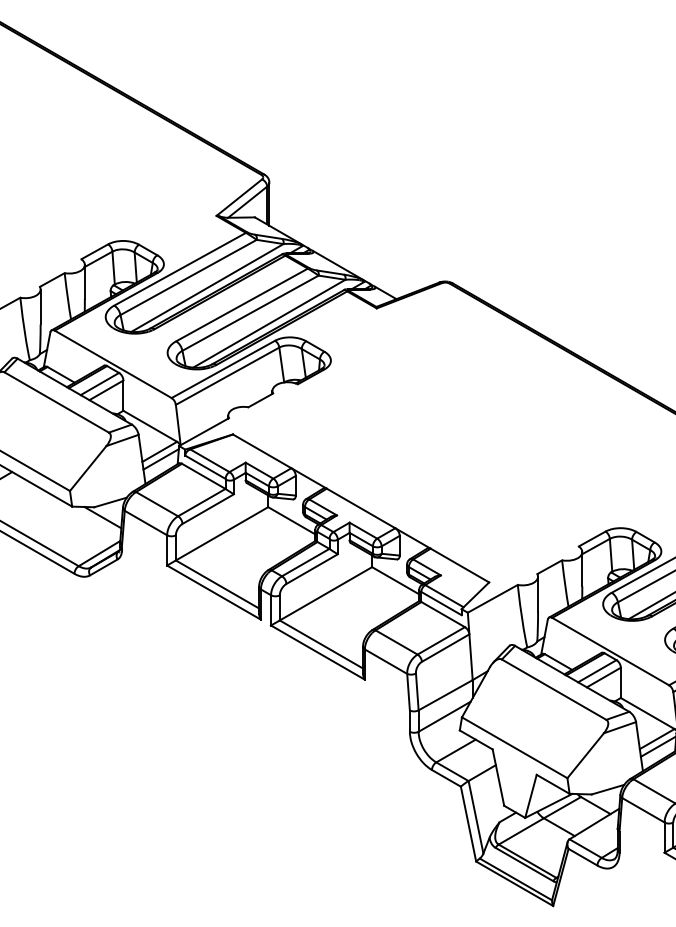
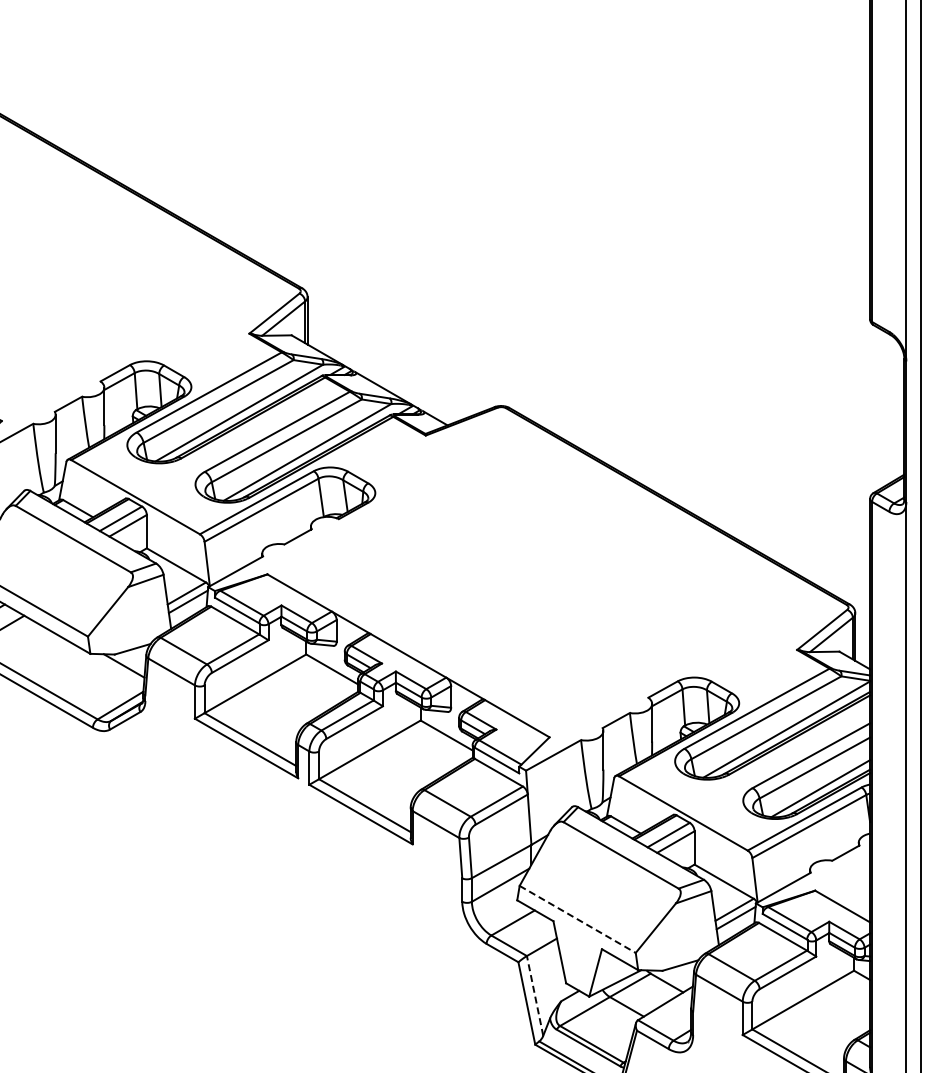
line: (515, 747) -> (578, 919), solid -> dashed
line: (476, 816) -> (535, 995), solid -> dashed

